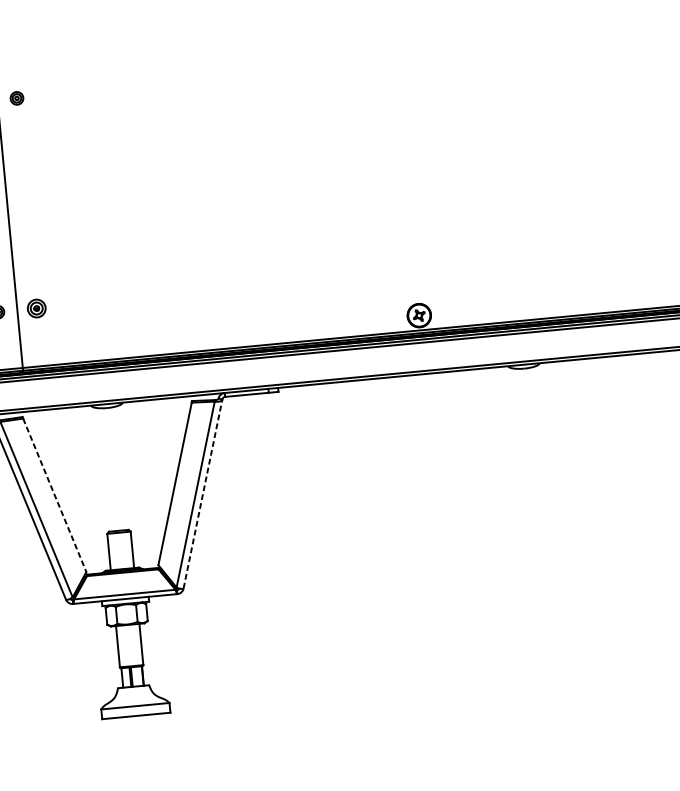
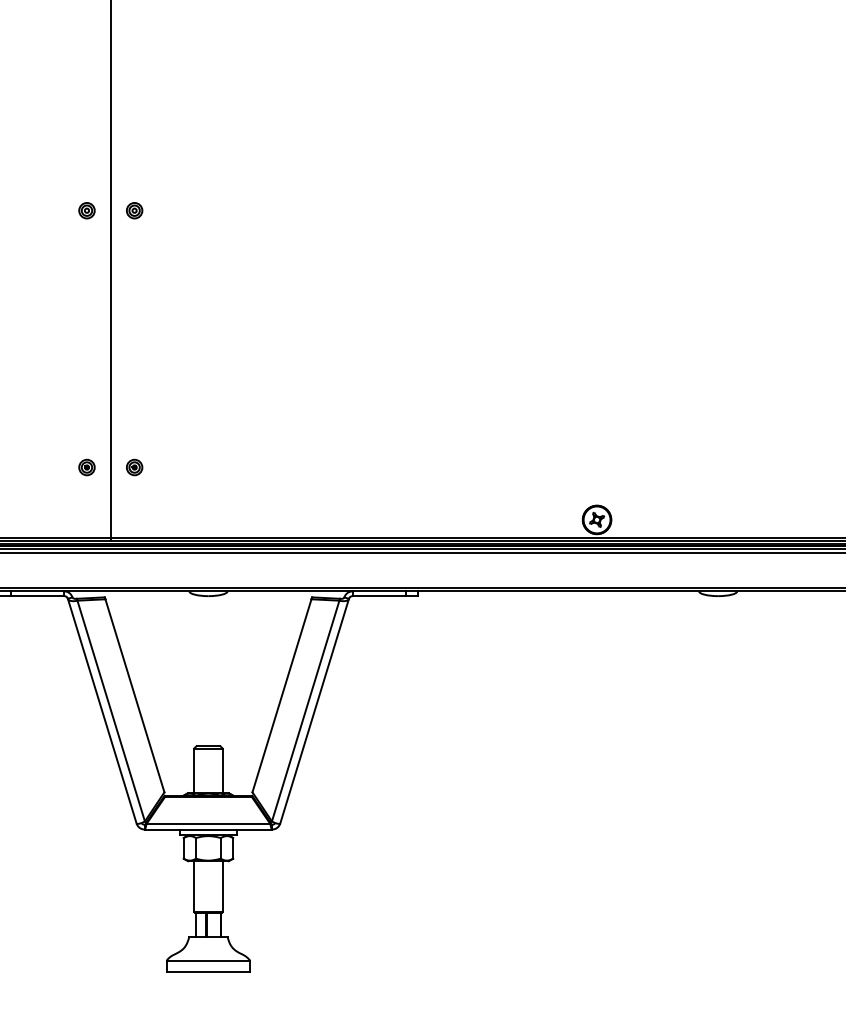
part: (36, 308) -> (134, 467), size x0.71
line: (202, 493) -> (314, 710), dashed -> solid
line: (54, 495) -> (134, 695), dashed -> solid

